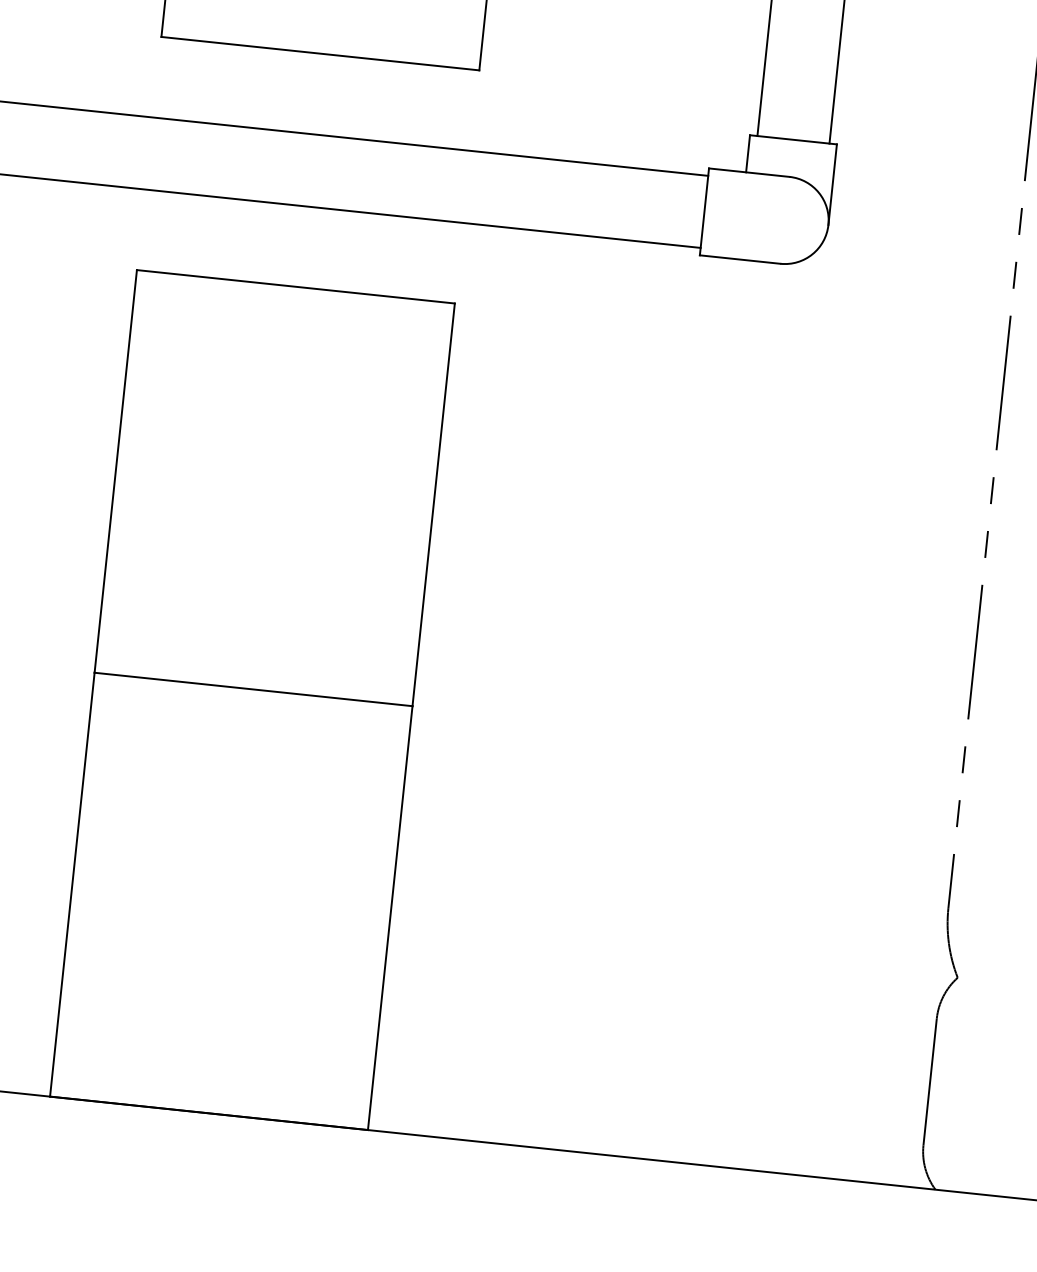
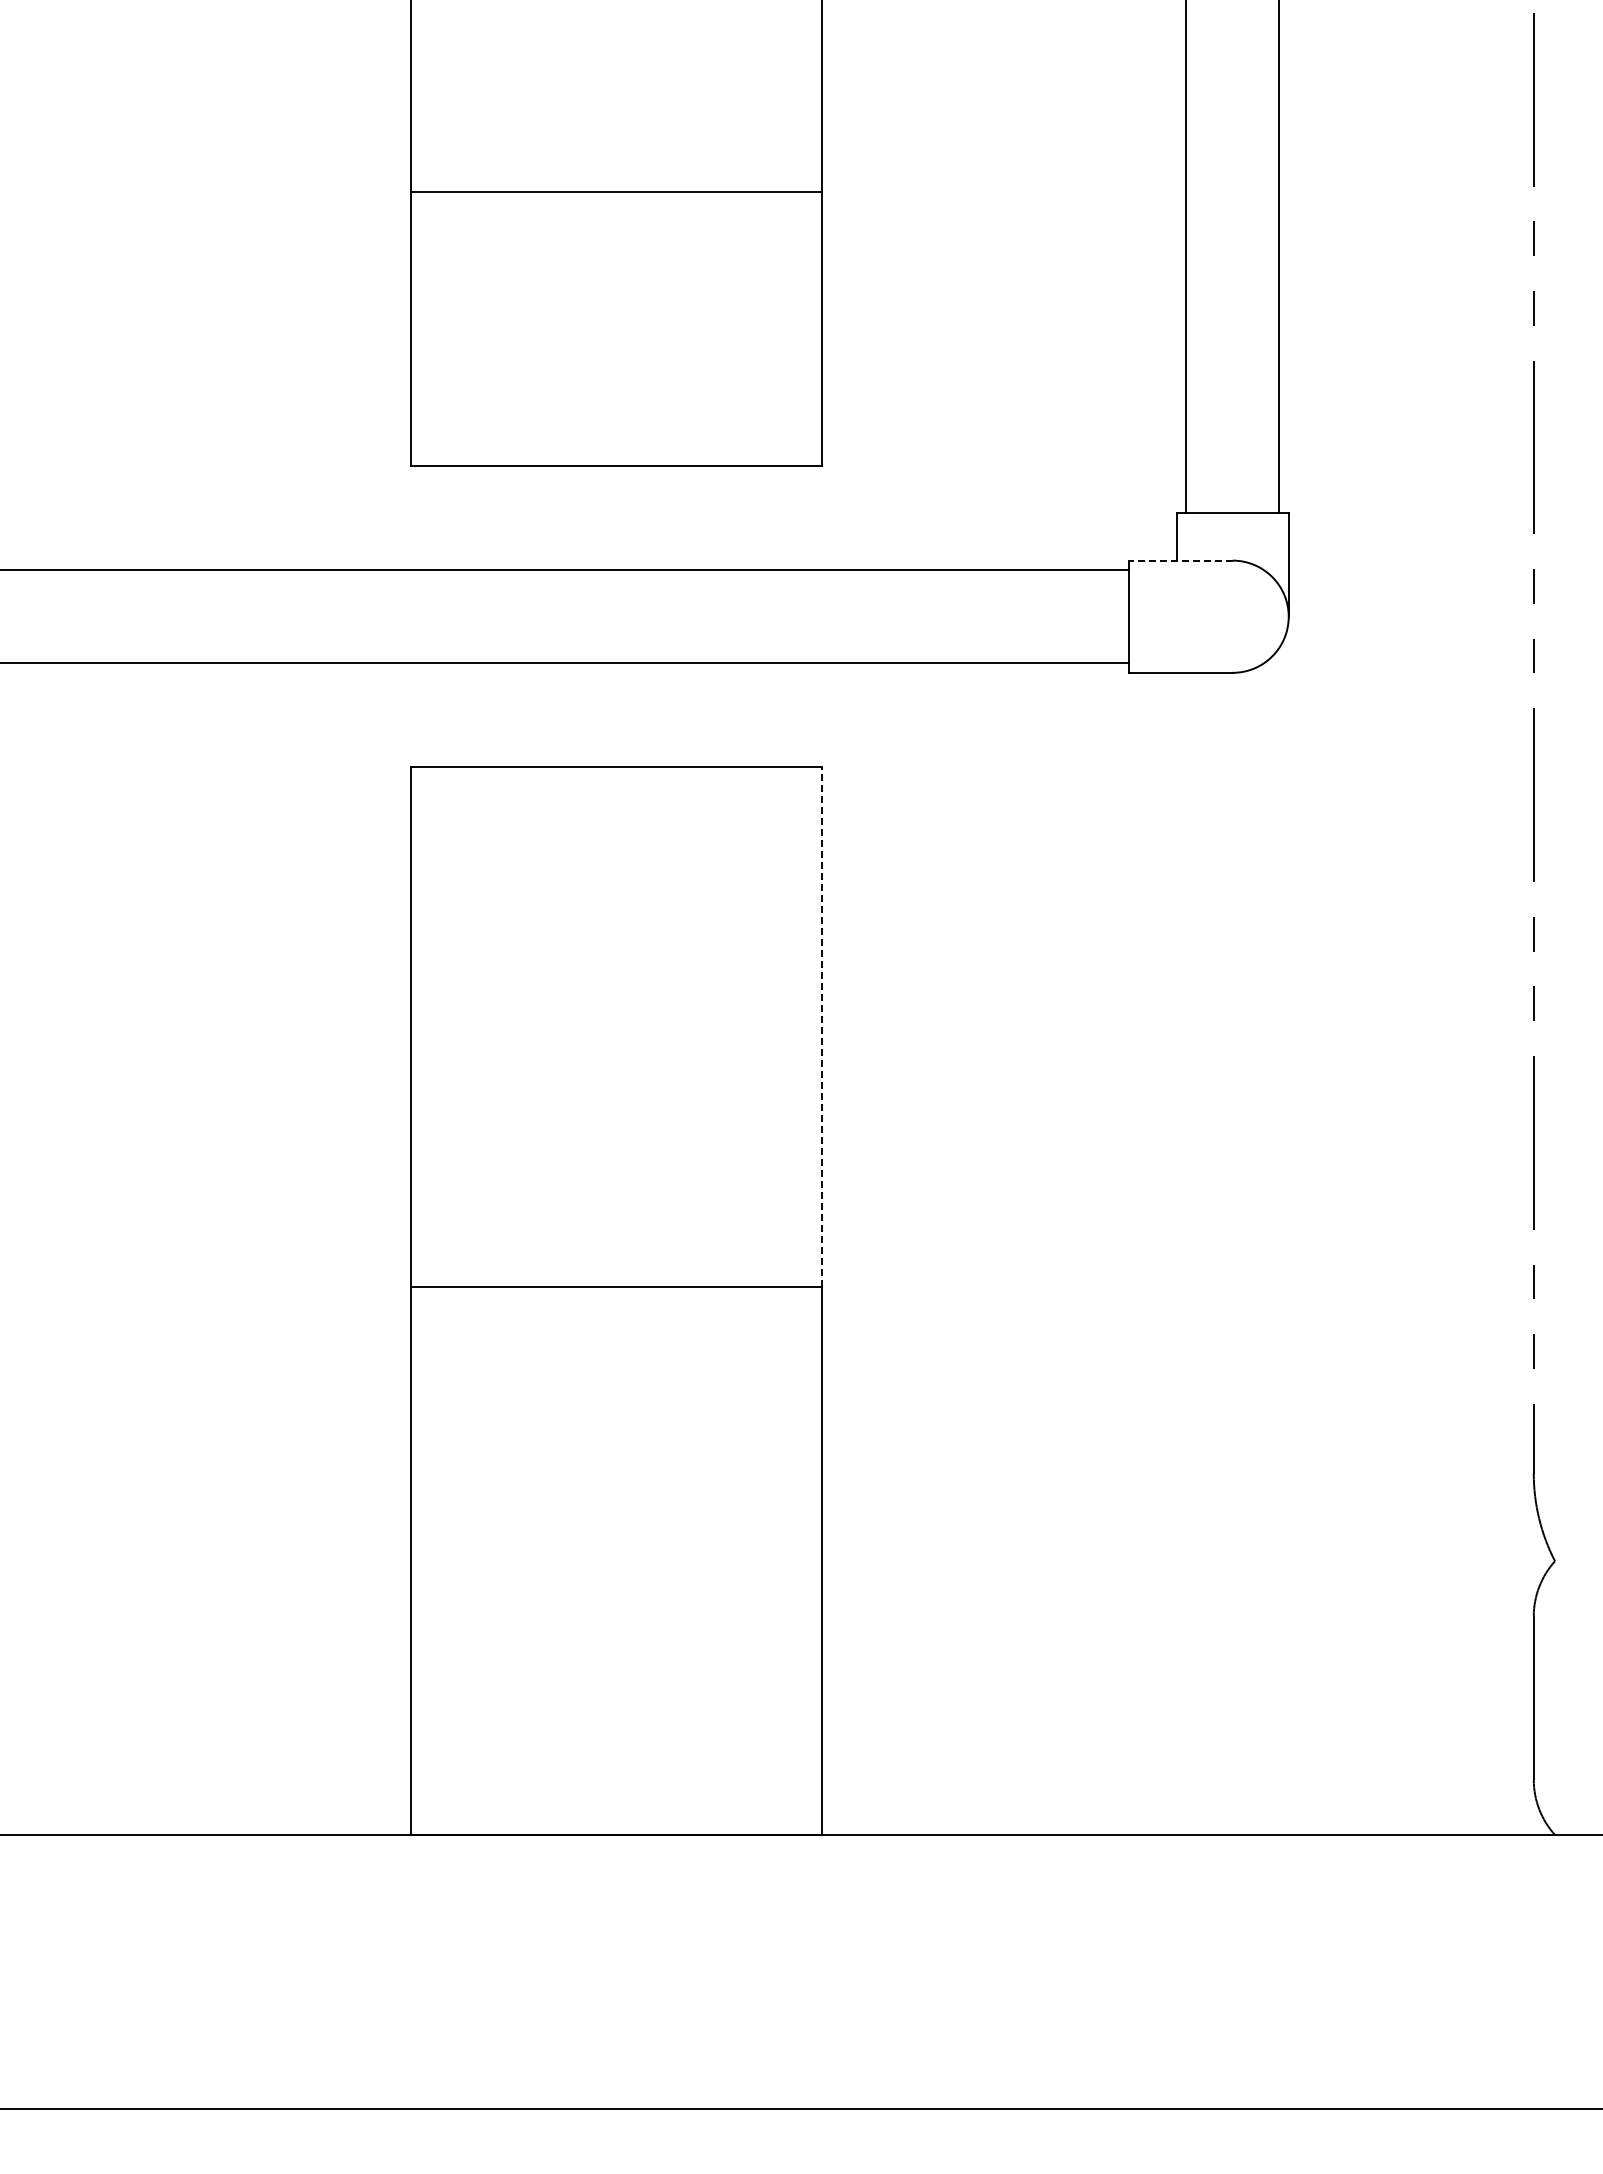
line: (749, 172) -> (1180, 560), solid -> dashed
line: (433, 504) -> (821, 1026), solid -> dashed

